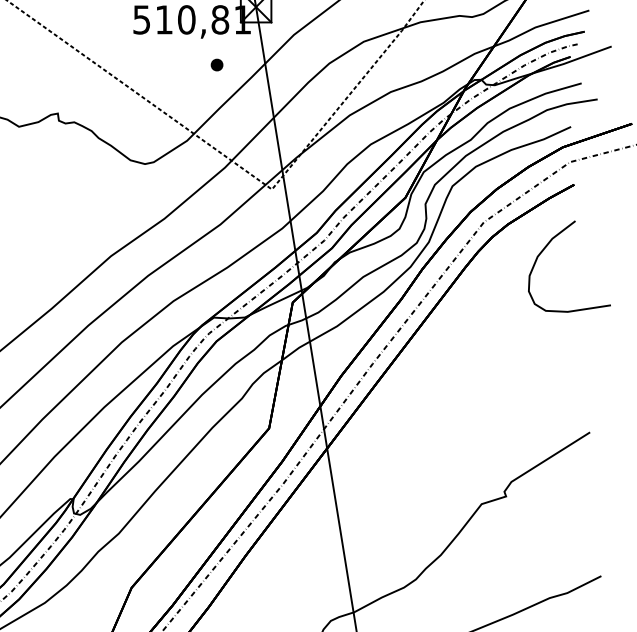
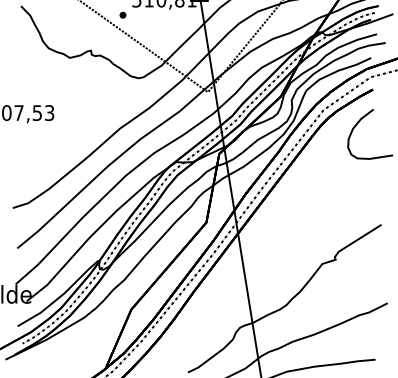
part: (216, 63) -> (122, 14), moved

